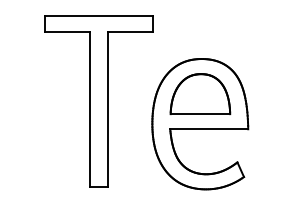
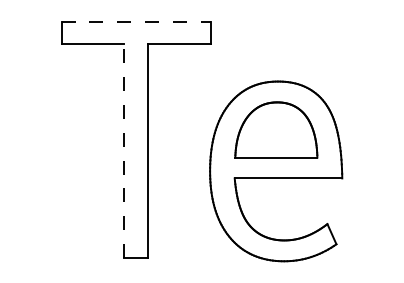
line: (98, 15) -> (136, 21), solid -> dashed
line: (89, 109) -> (123, 151), solid -> dashed

